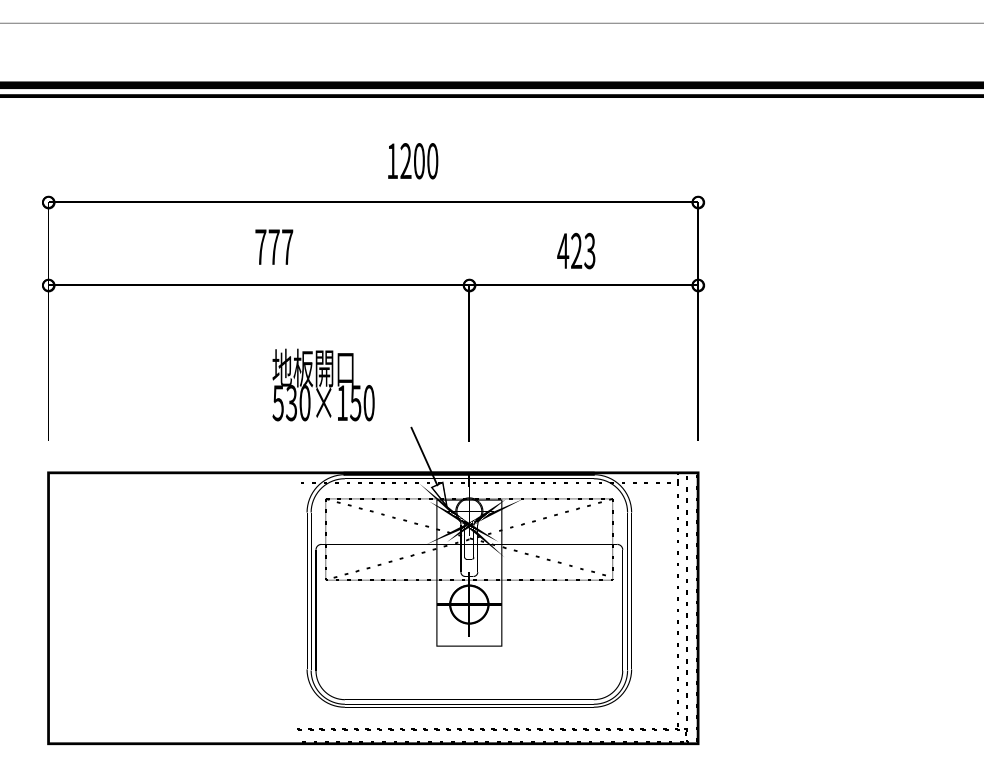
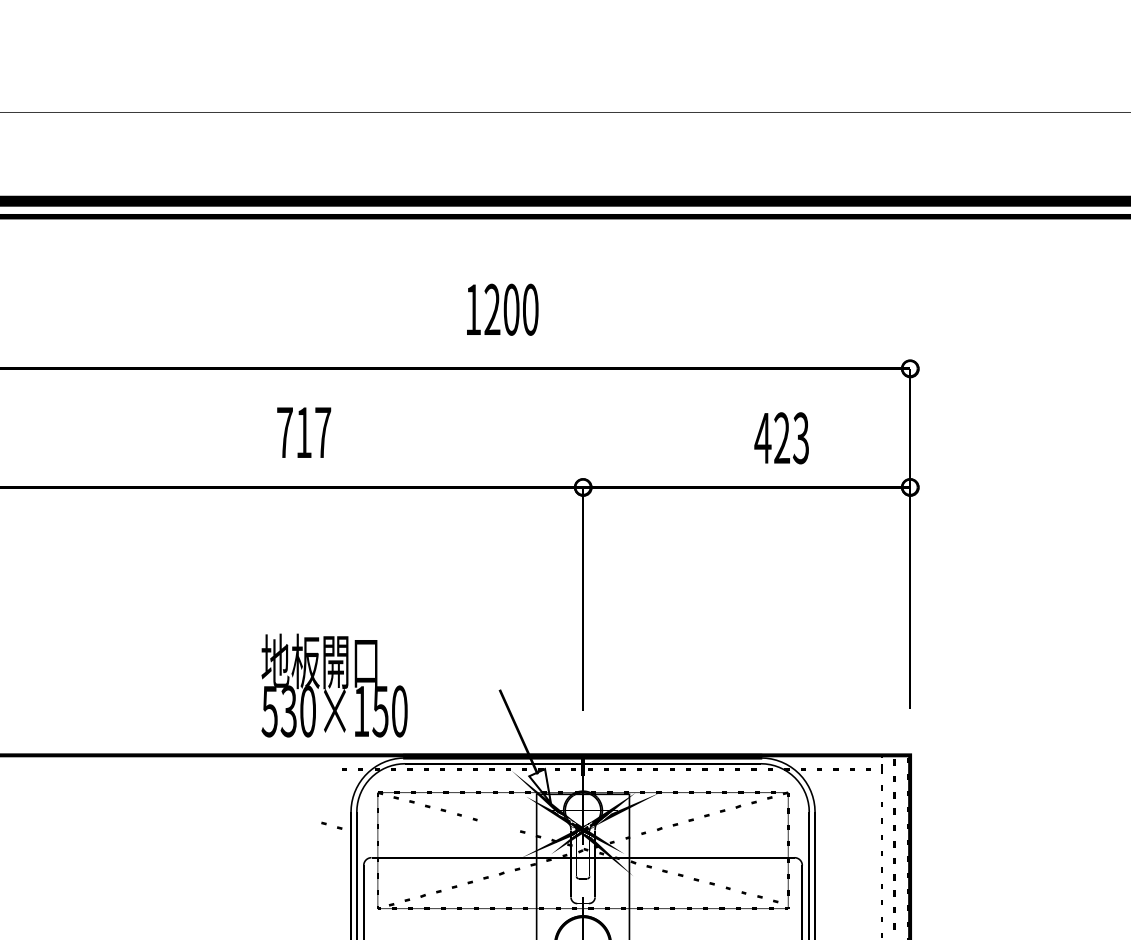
text: (273, 246) -> (303, 431), 777 -> 717
text: (576, 250) -> (781, 437), moved
text: (323, 384) -> (334, 684), moved
part: (410, 521) -> (331, 824), moved

